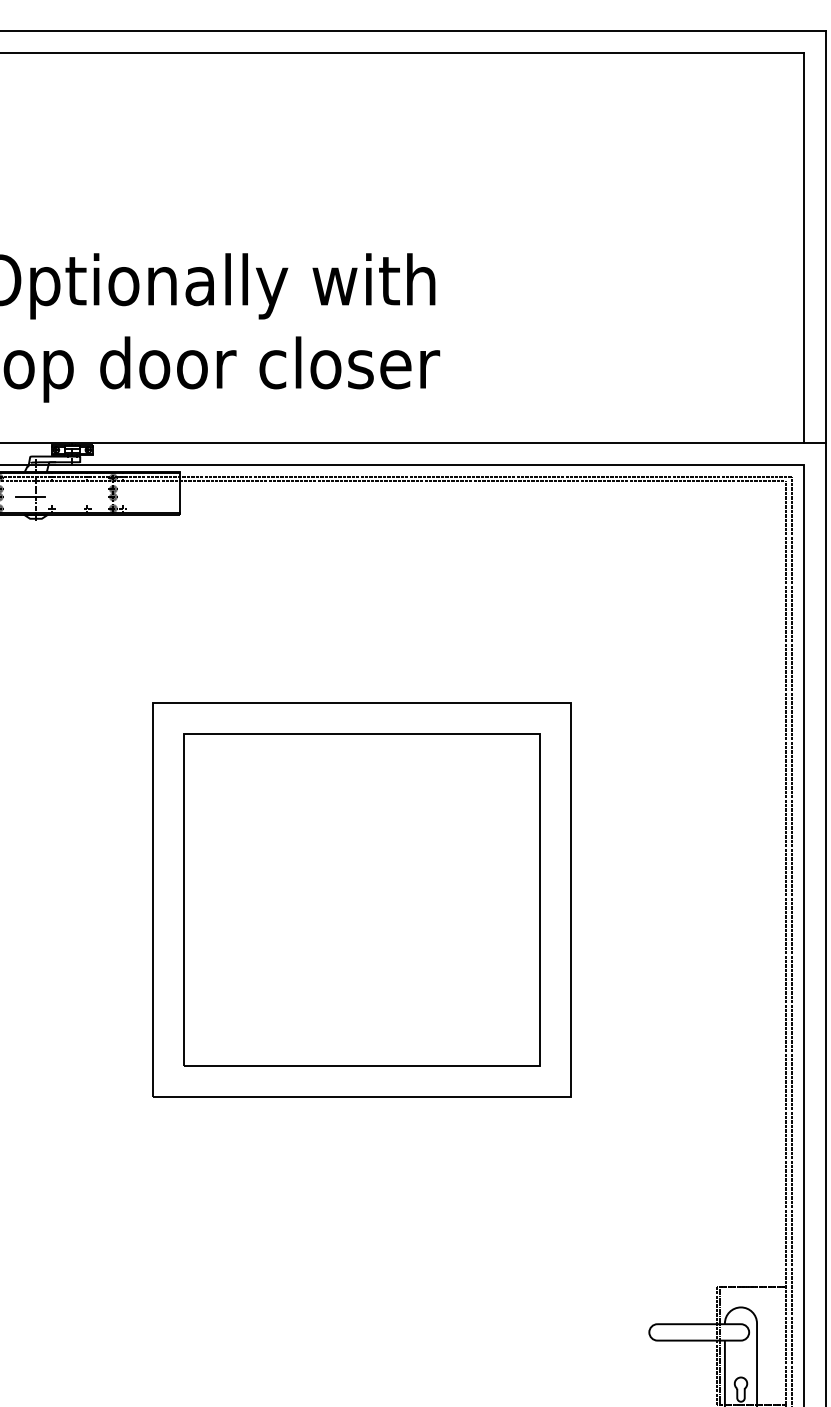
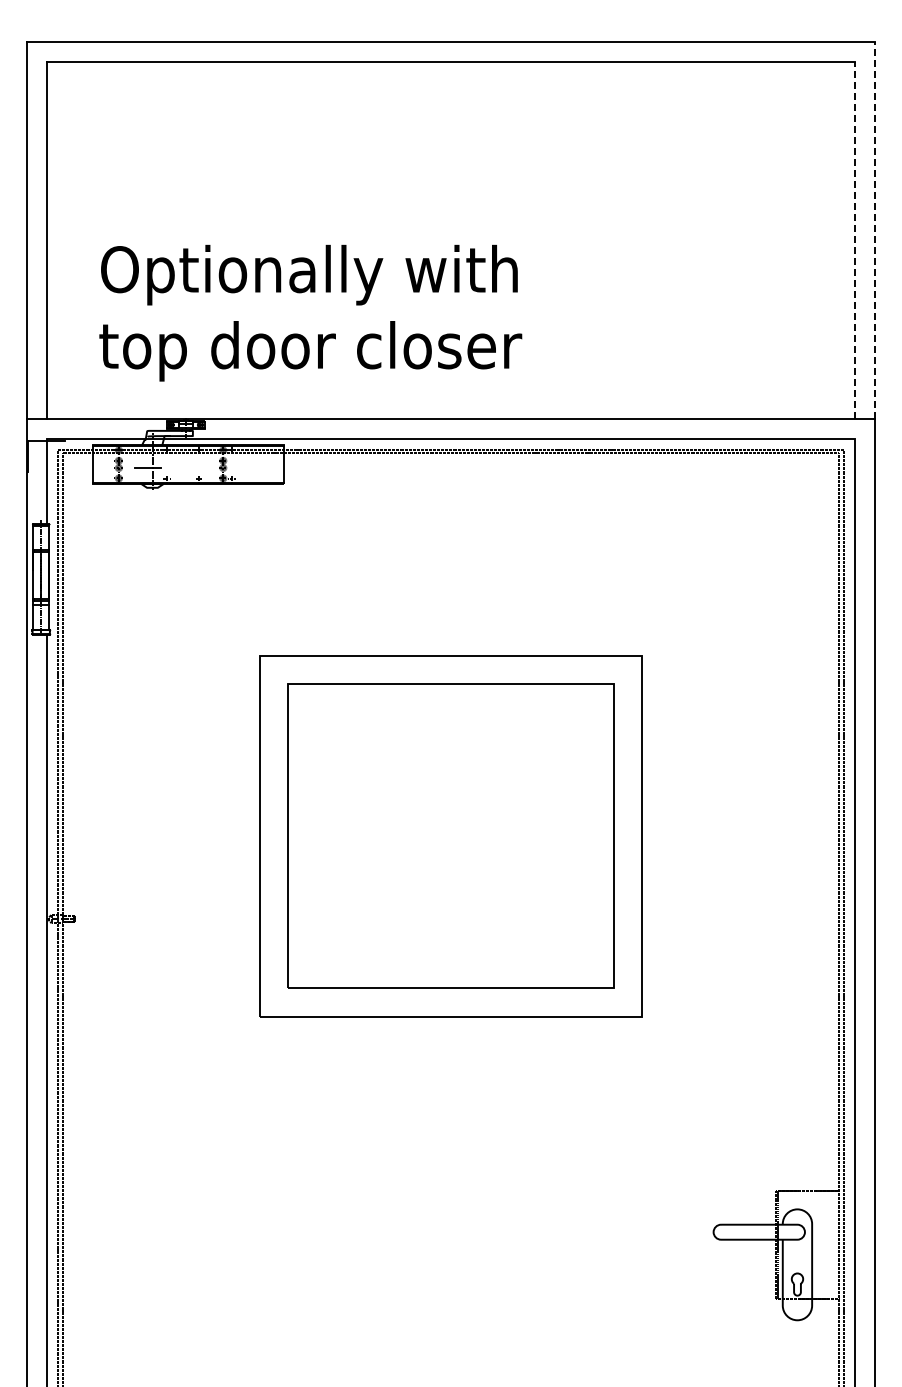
line: (826, 236) -> (875, 229), solid -> dashed
line: (803, 247) -> (854, 239), solid -> dashed

